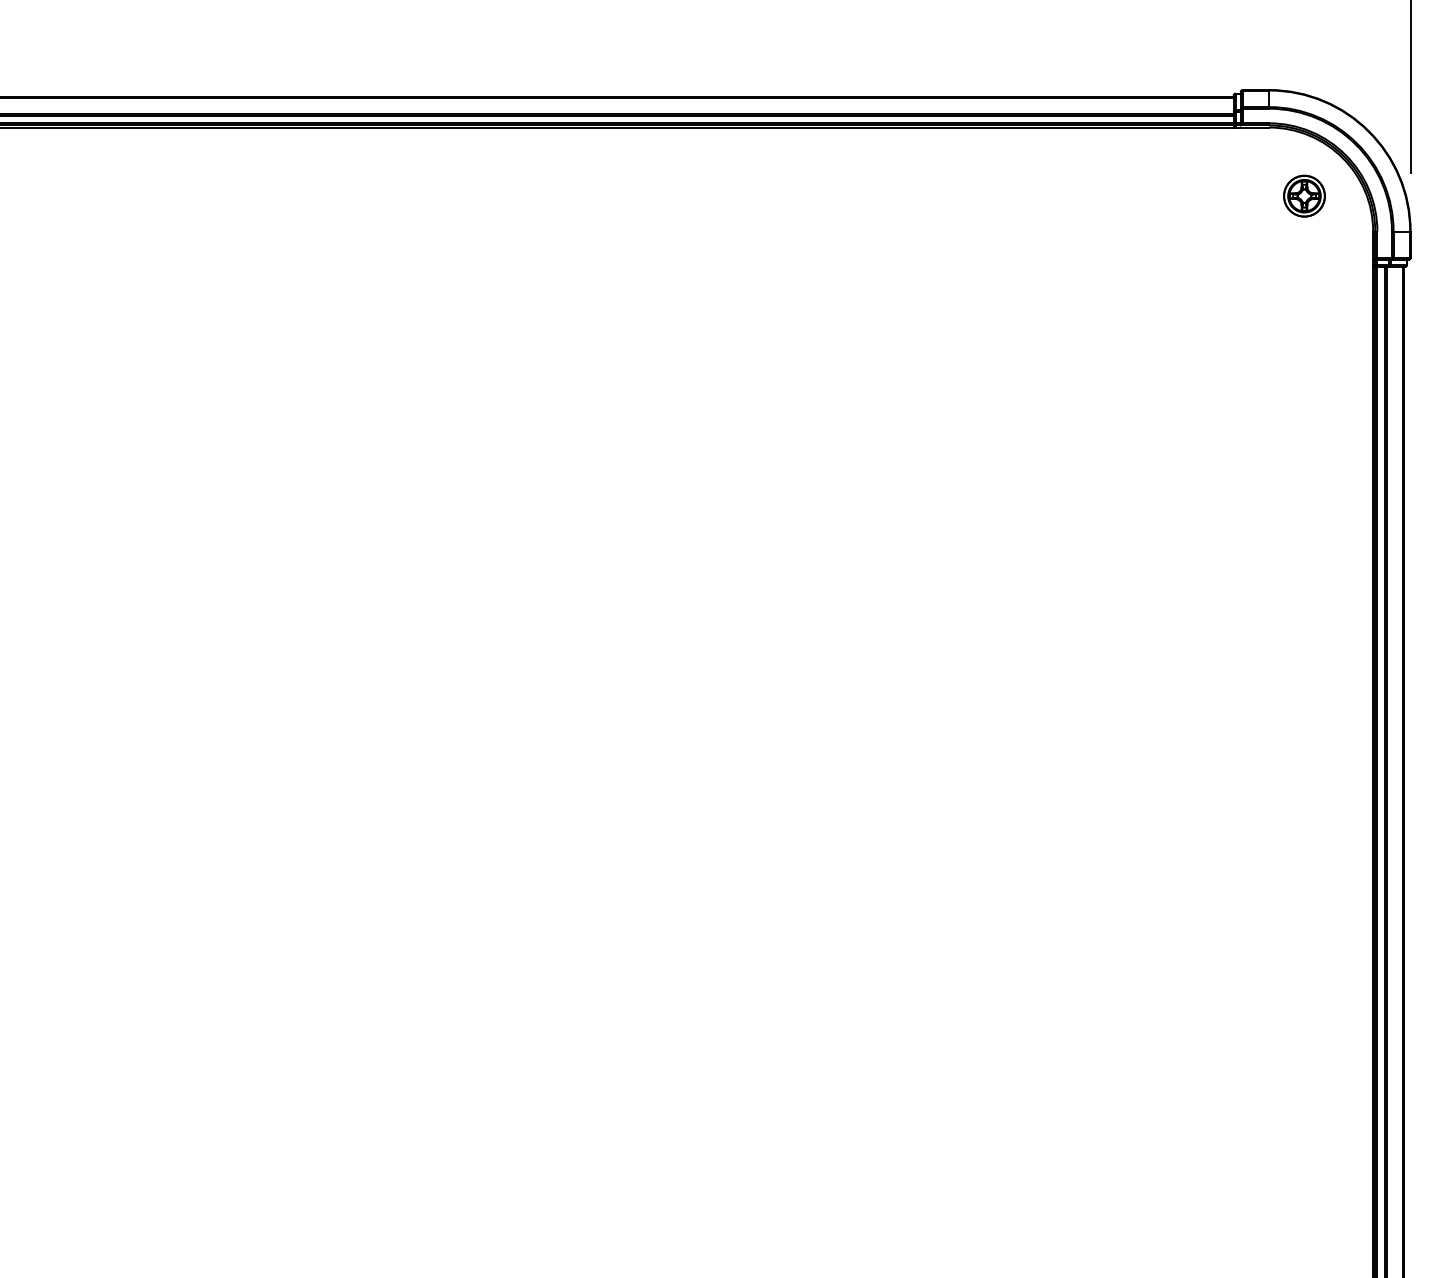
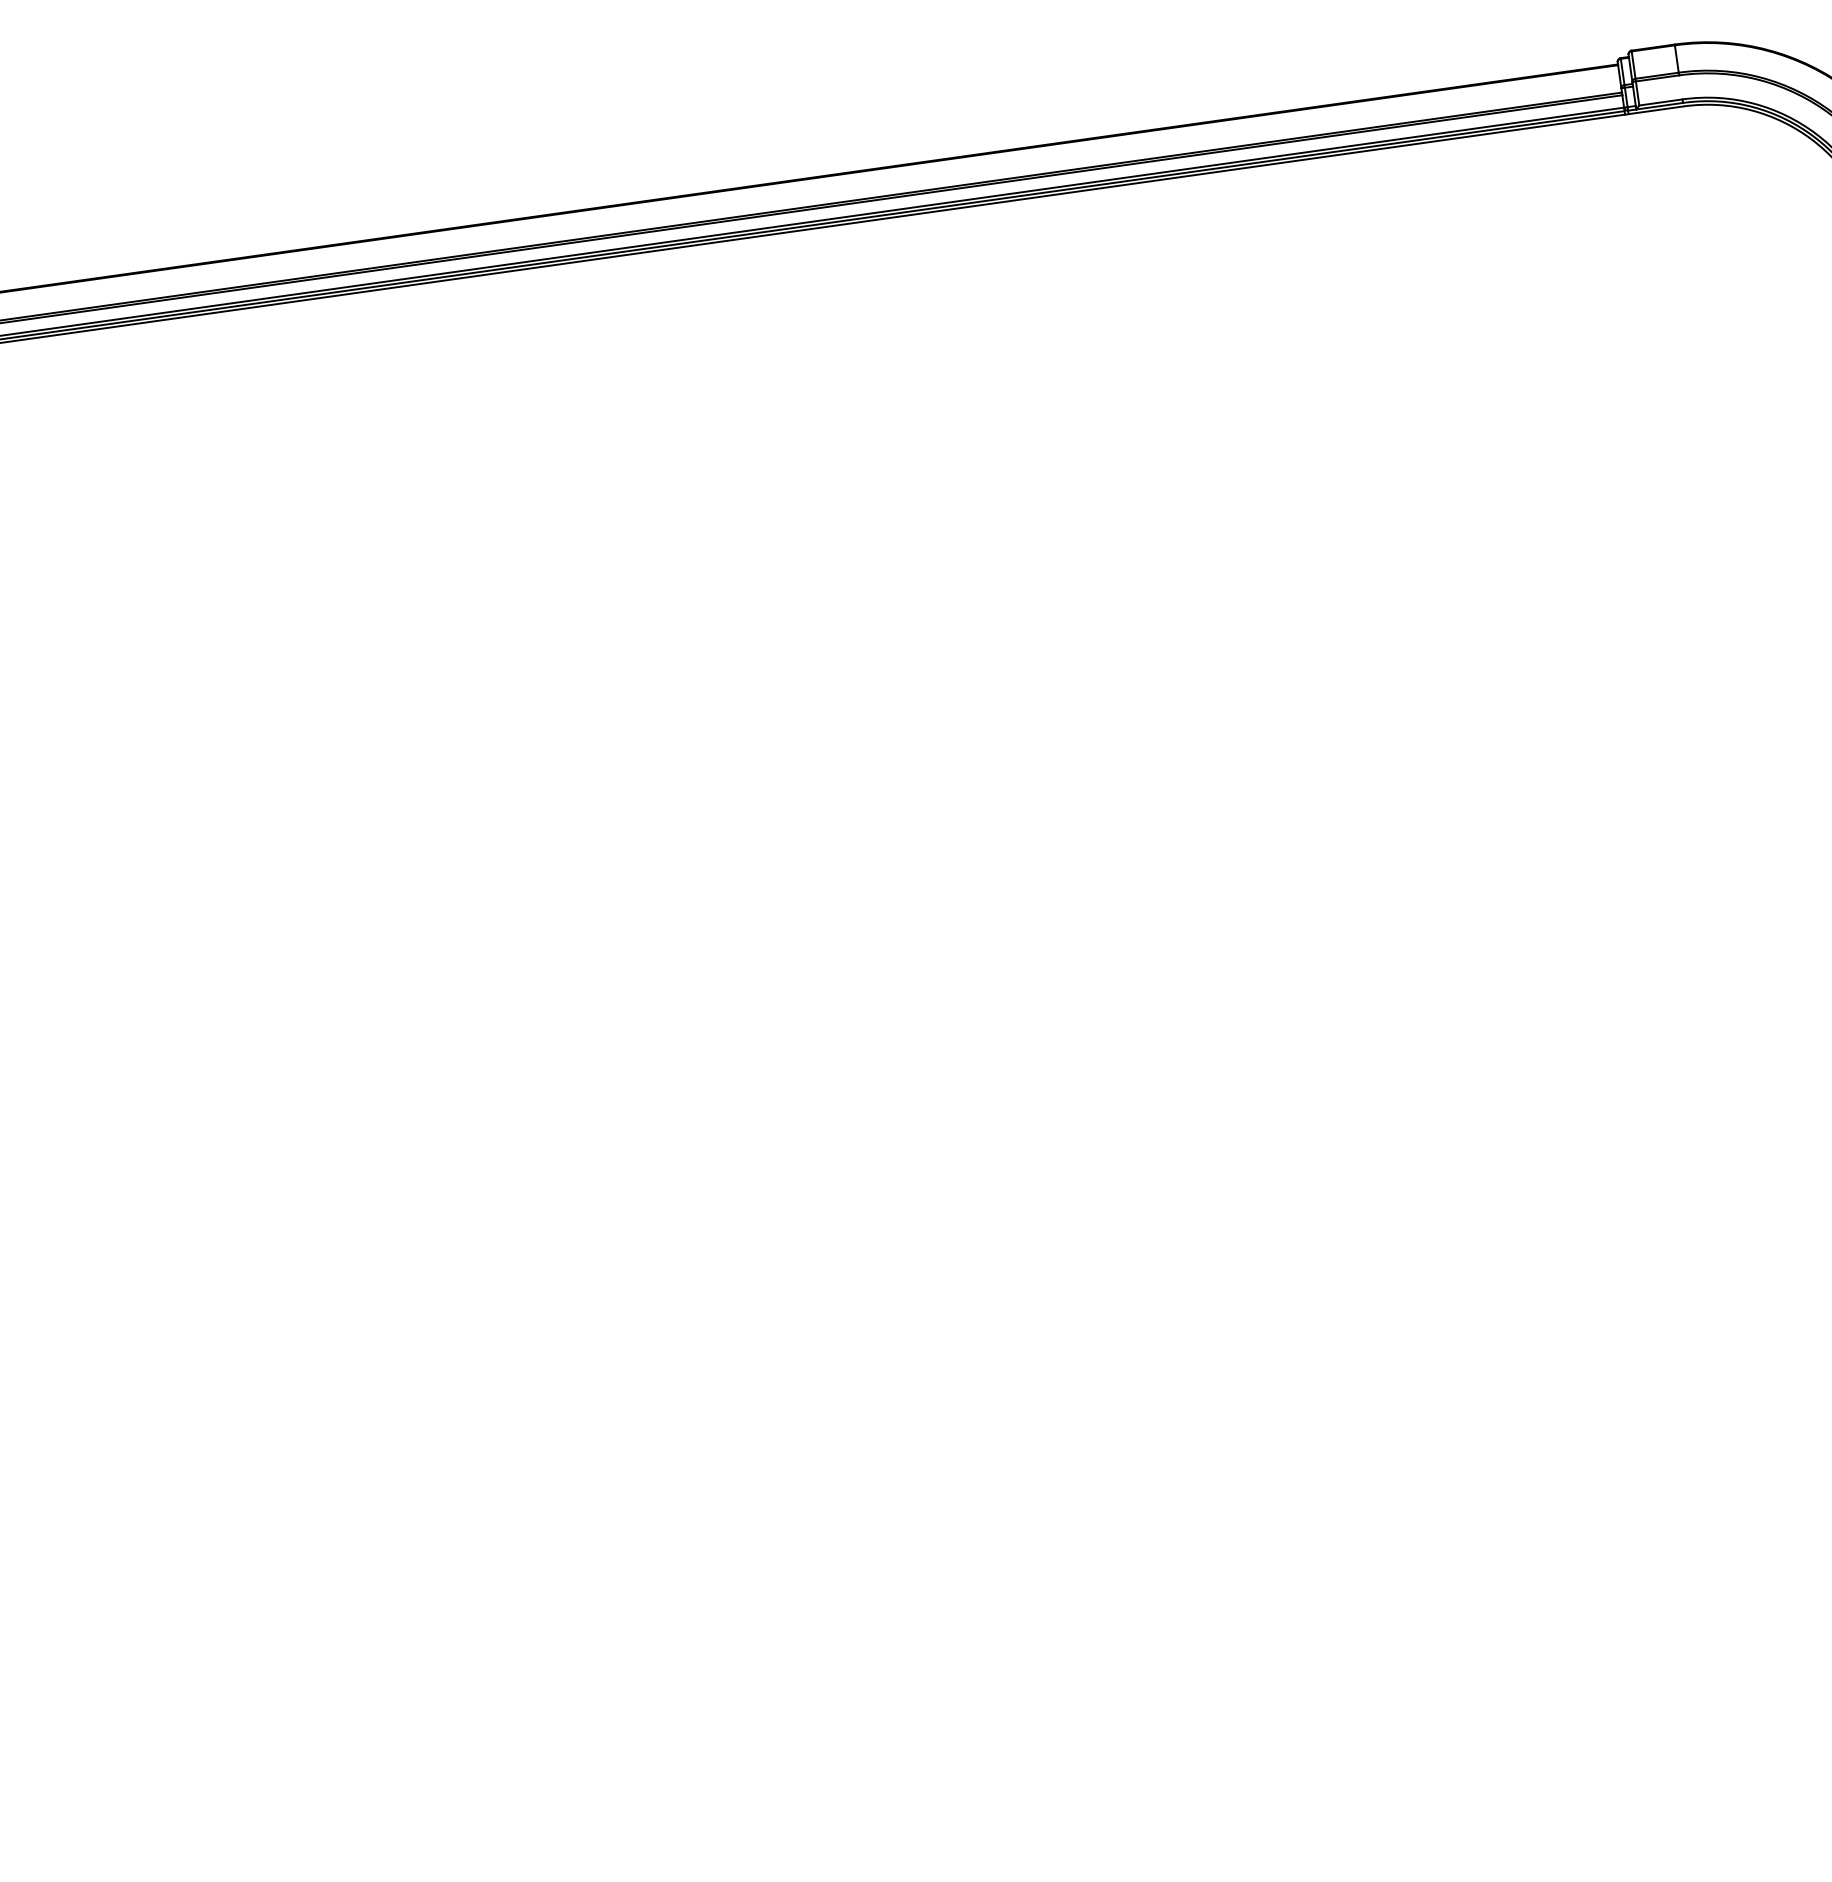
part: (1304, 195) -> (1757, 210), removed

